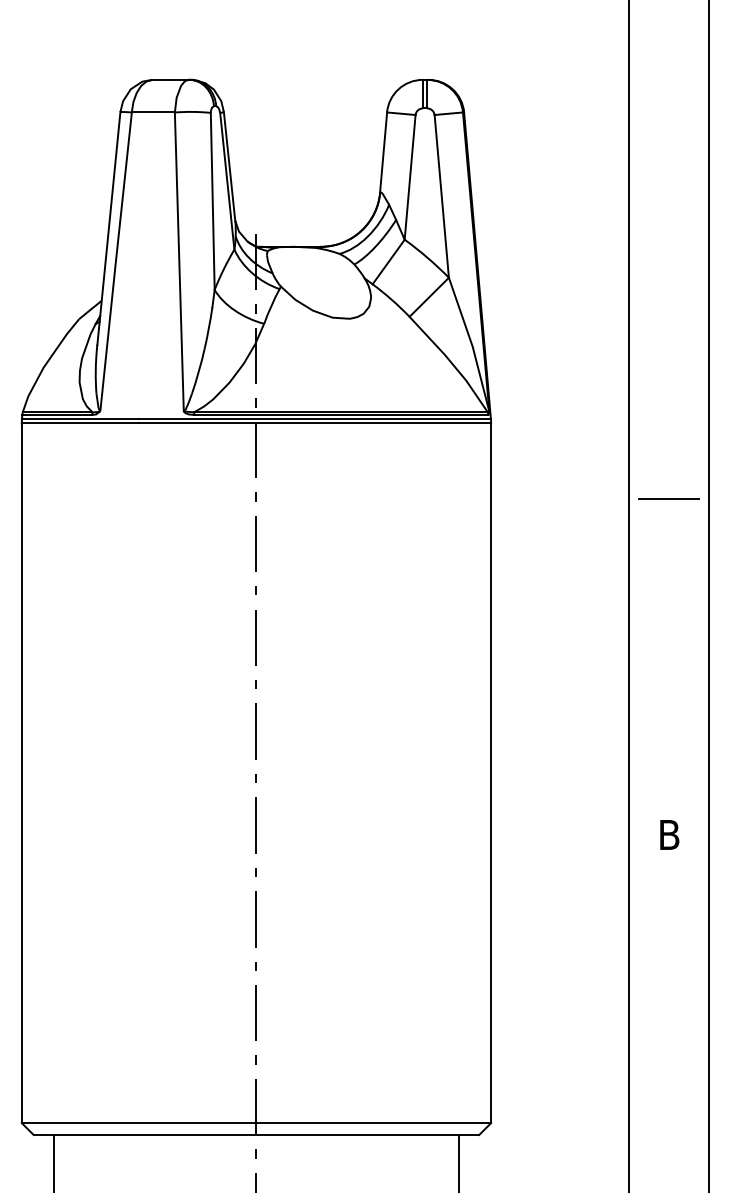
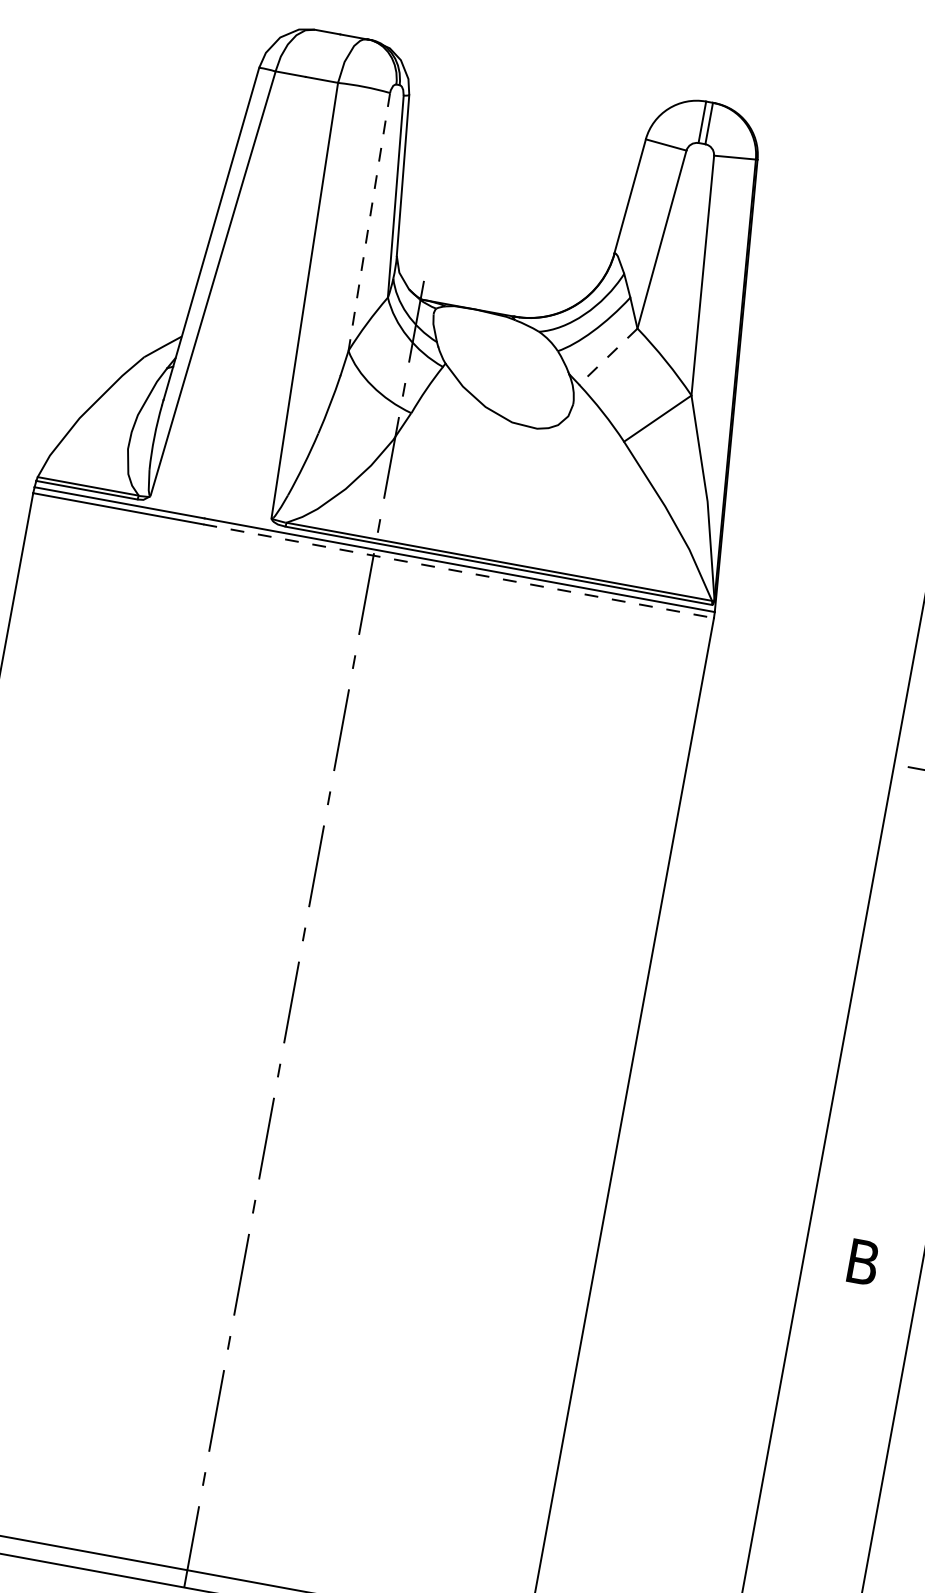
line: (212, 201) -> (368, 221), solid -> dashed
line: (388, 262) -> (607, 357), solid -> dashed
line: (315, 423) -> (459, 571), solid -> dashed

